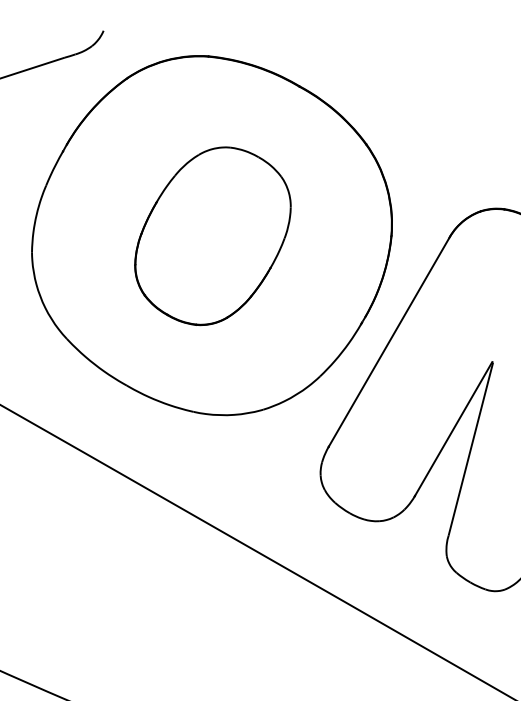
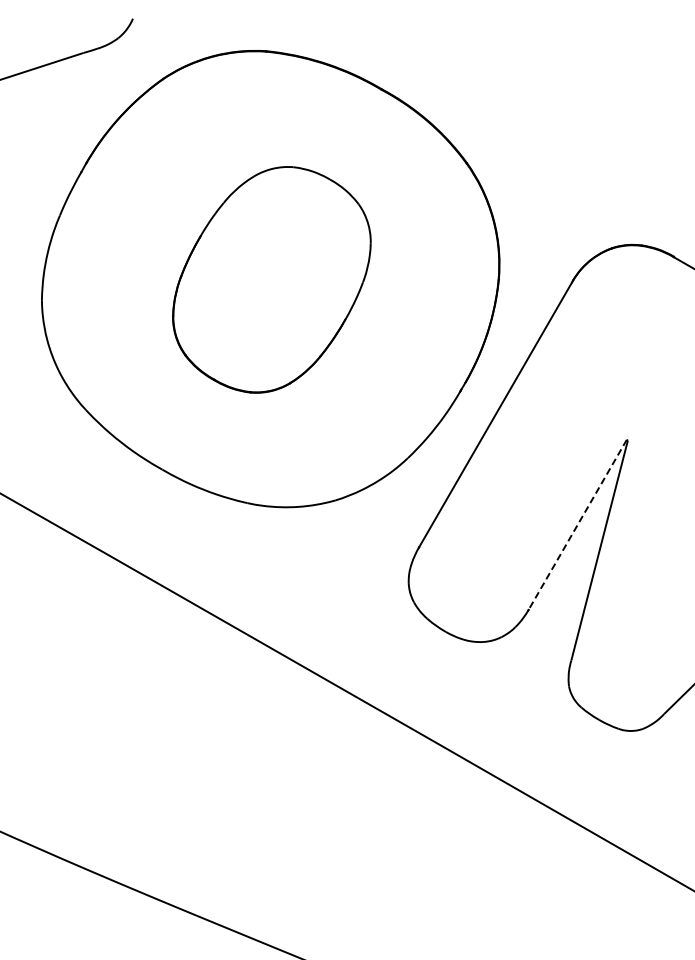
line: (453, 429) -> (577, 525), solid -> dashed

